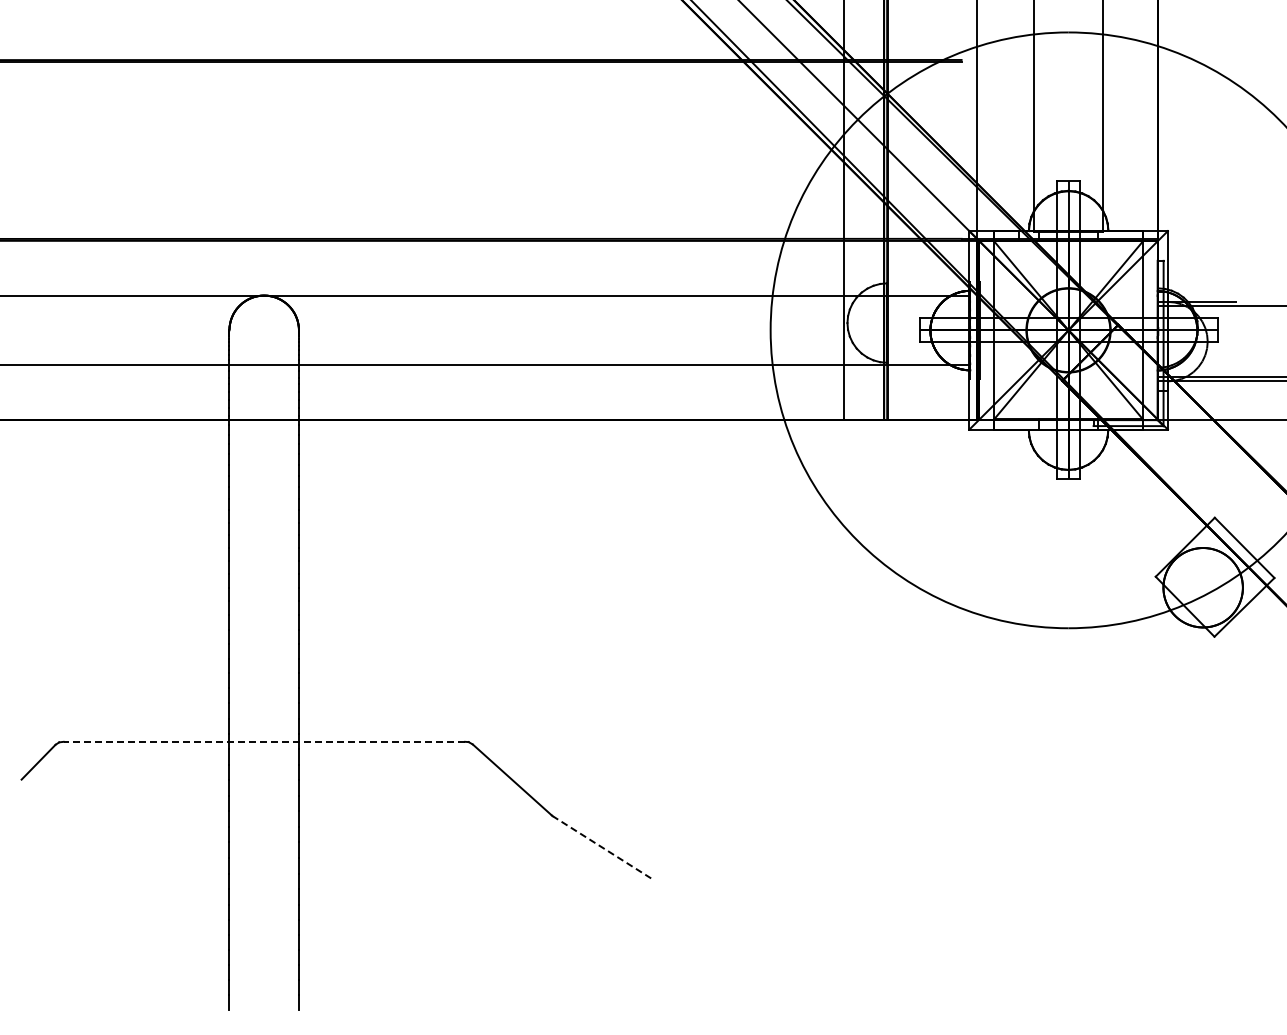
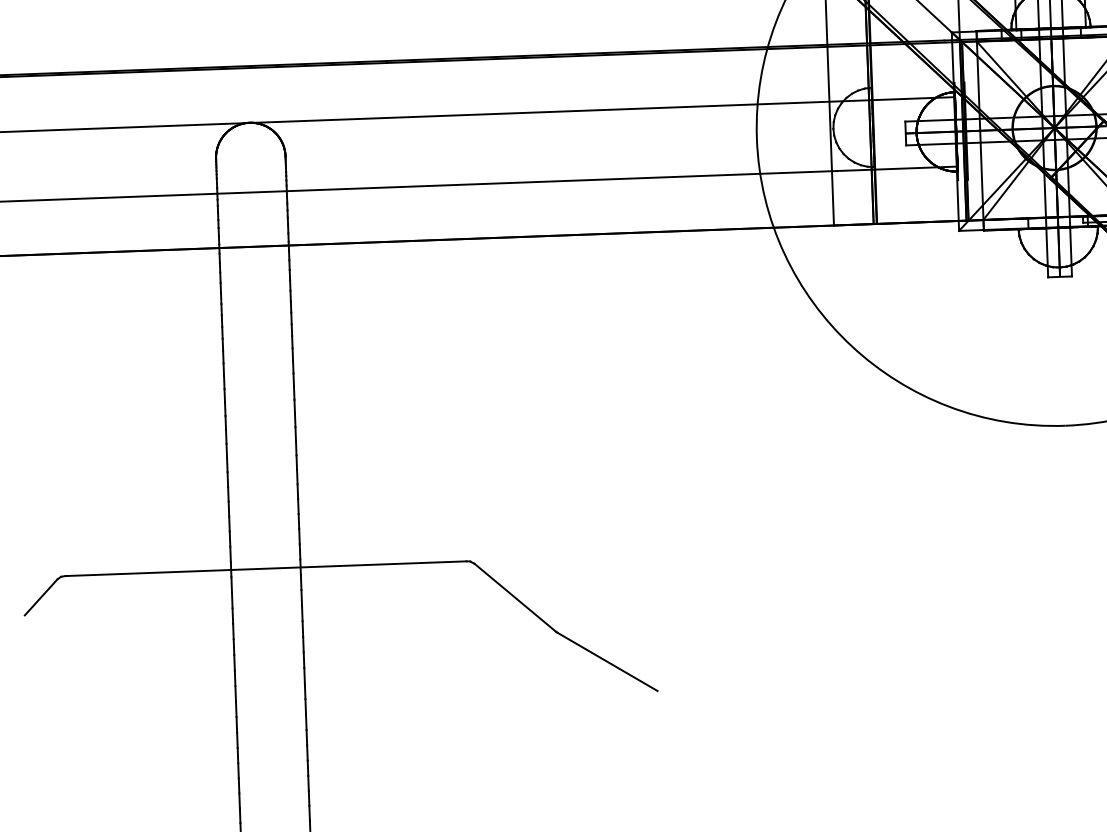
line: (264, 741) -> (266, 568), dashed -> solid
line: (601, 847) -> (606, 661), dashed -> solid

